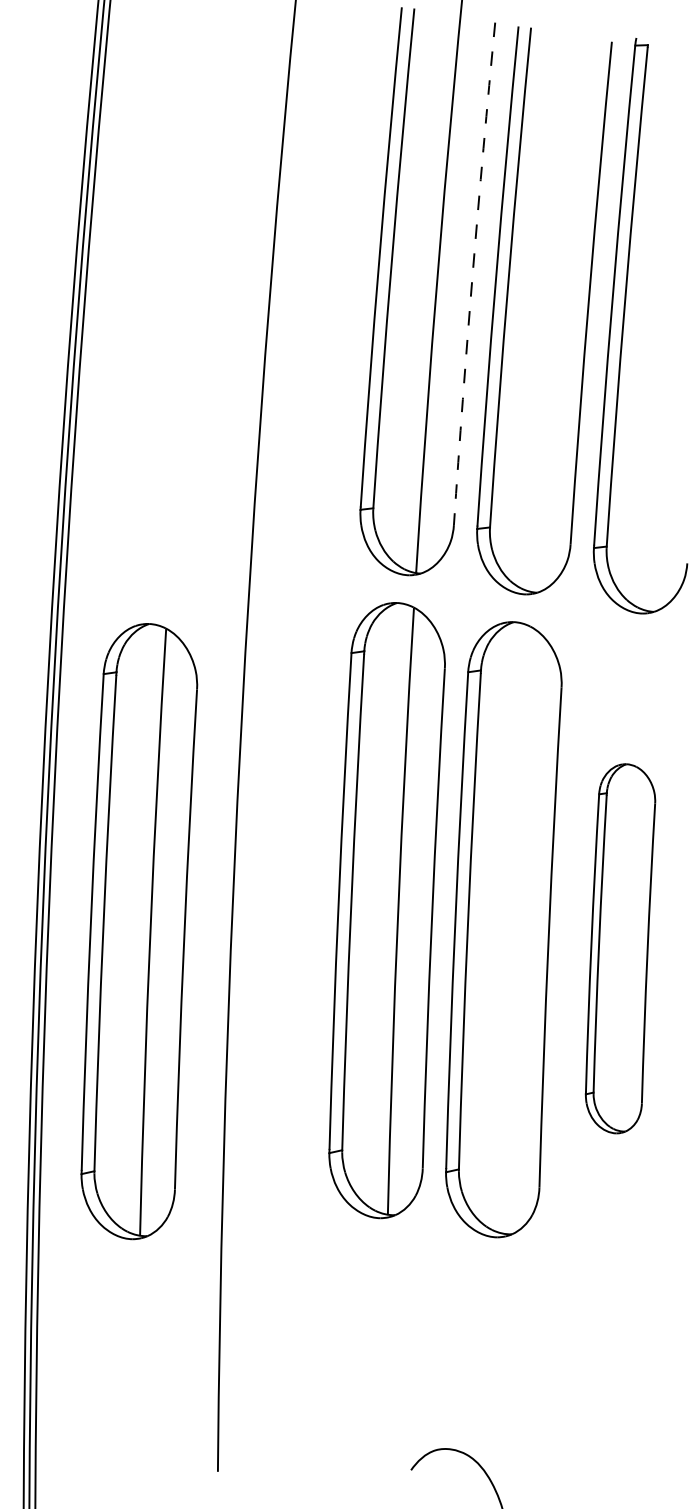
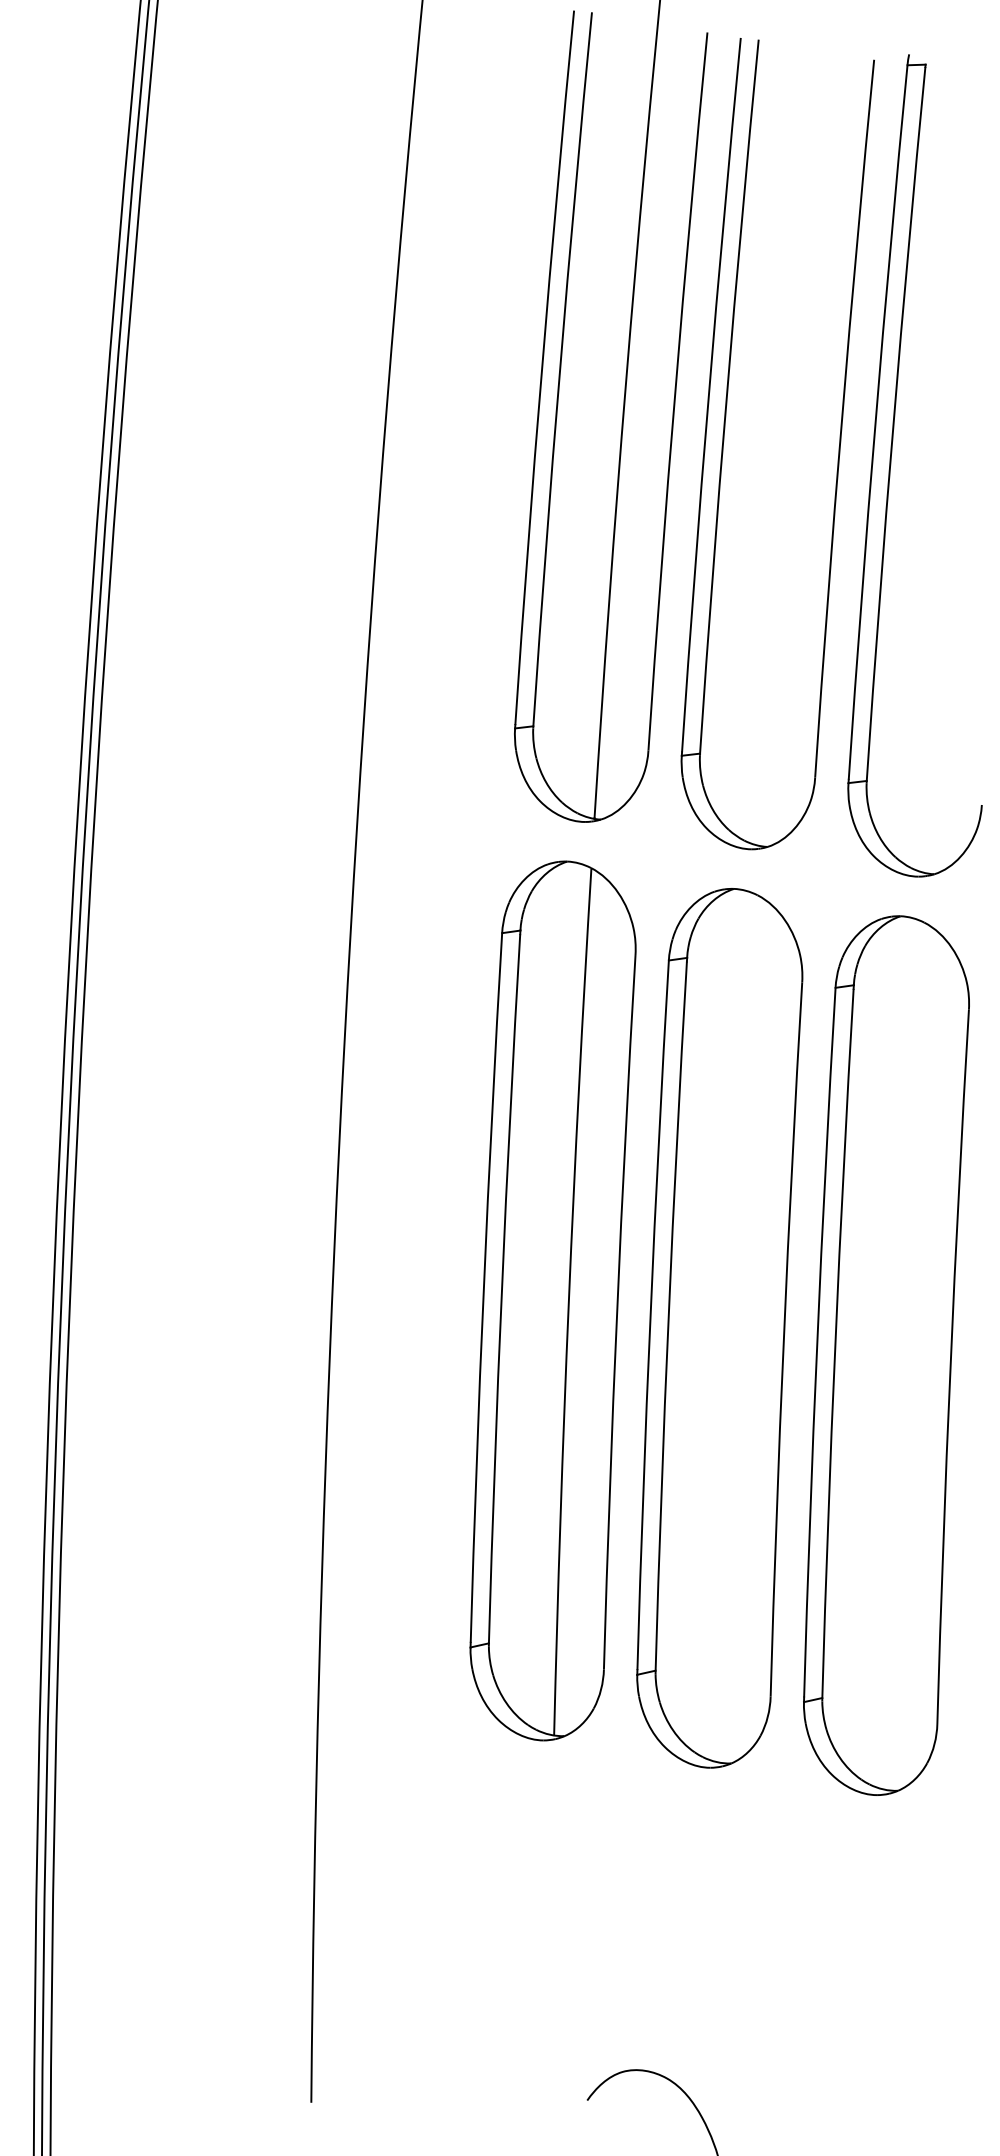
arc: (472, 273) -> (675, 391), dashed -> solid
part: (138, 931) -> (198, 1330), removed
part: (620, 948) -> (886, 1355), size x1.67

